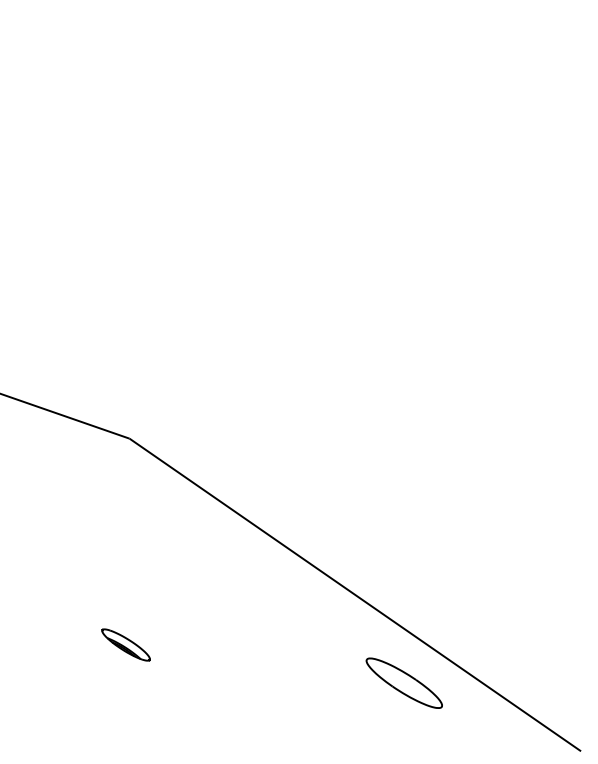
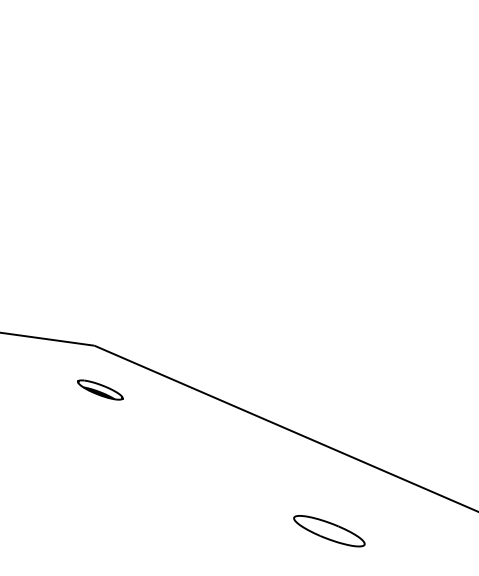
part: (125, 644) -> (99, 389), moved
part: (403, 682) -> (328, 530), moved

